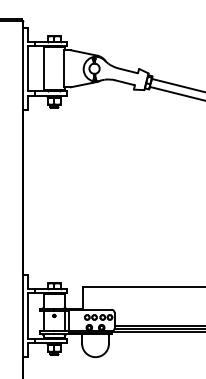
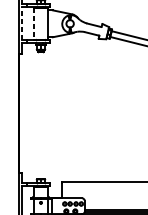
line: (27, 68) -> (21, 23), solid -> dashed
line: (44, 68) -> (33, 23), solid -> dashed

